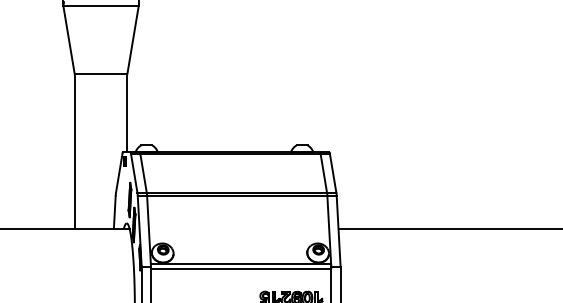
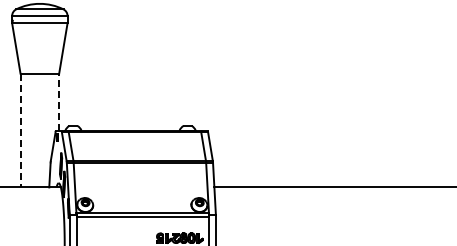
line: (127, 113) -> (59, 102), solid -> dashed
line: (74, 151) -> (20, 130), solid -> dashed

